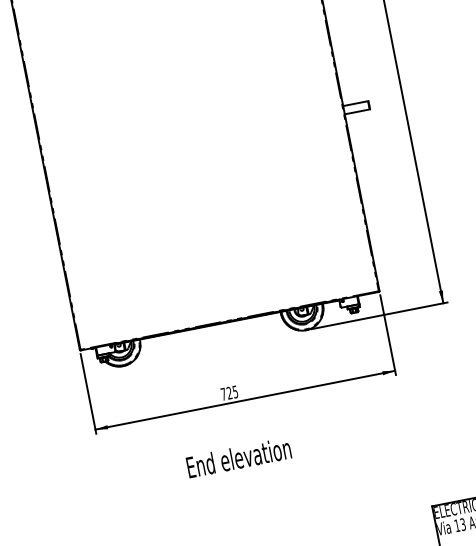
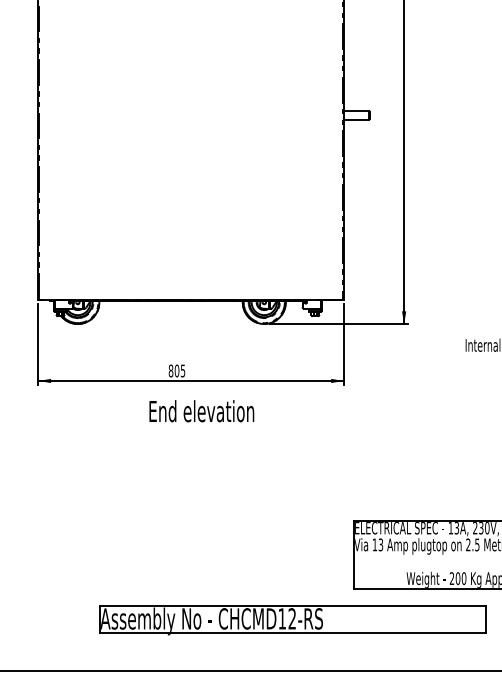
text: (225, 393) -> (173, 370), 725 -> 805
text: (238, 458) -> (201, 411), moved

